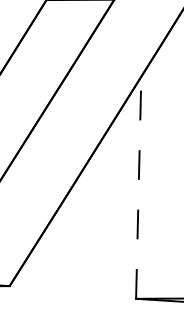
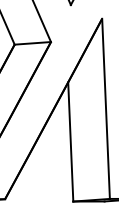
line: (138, 186) -> (70, 141), dashed -> solid

